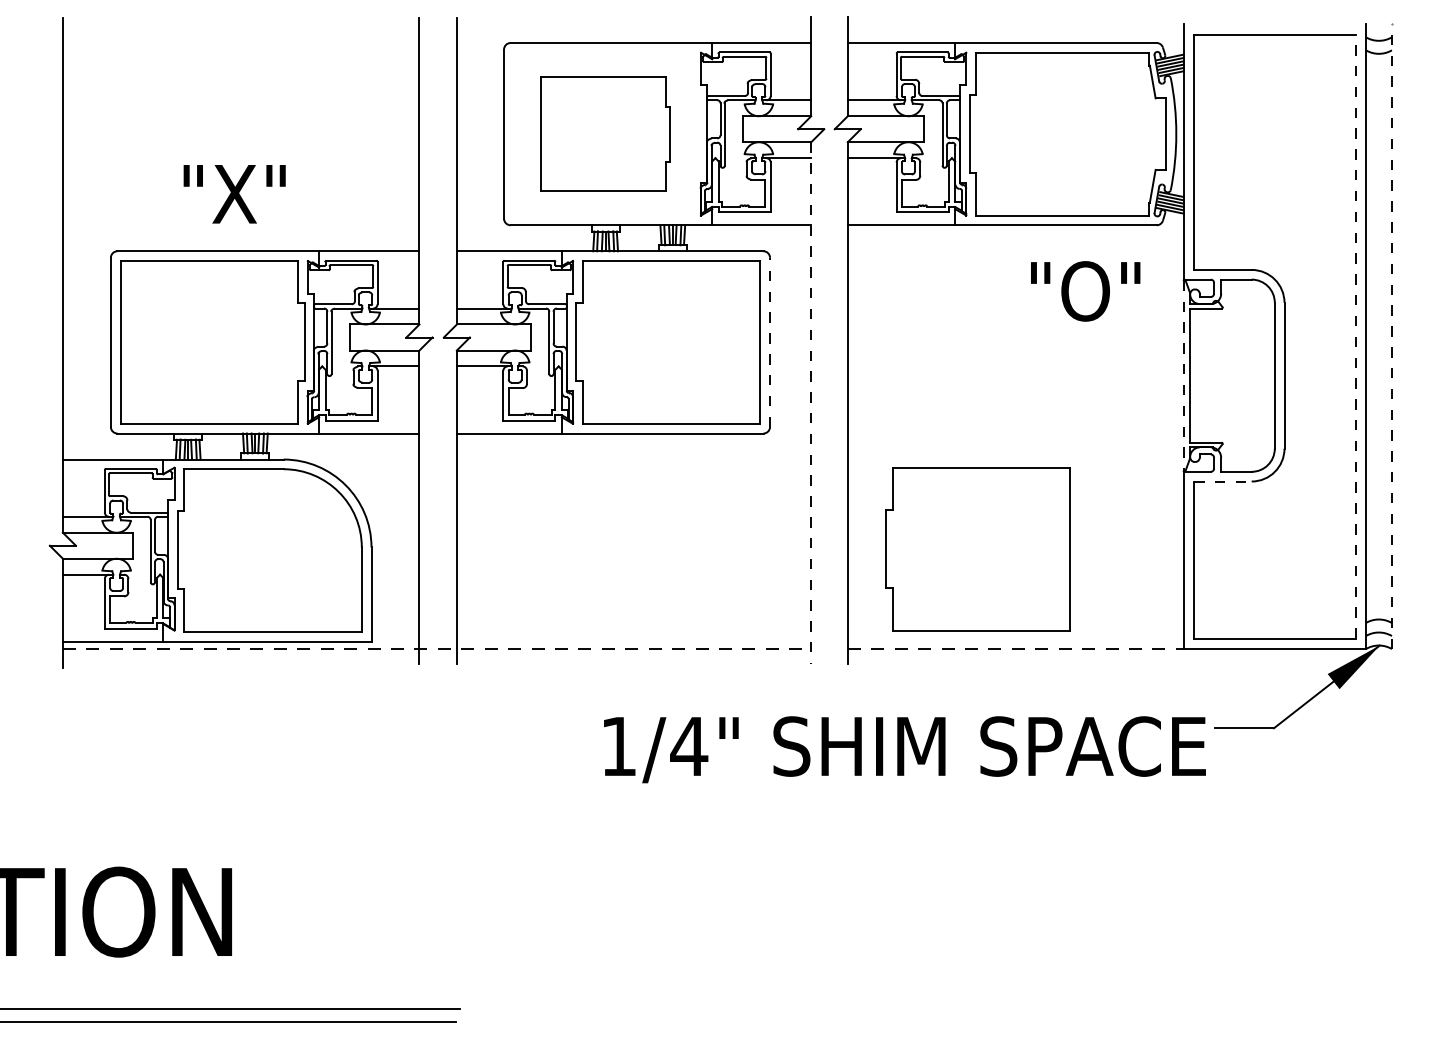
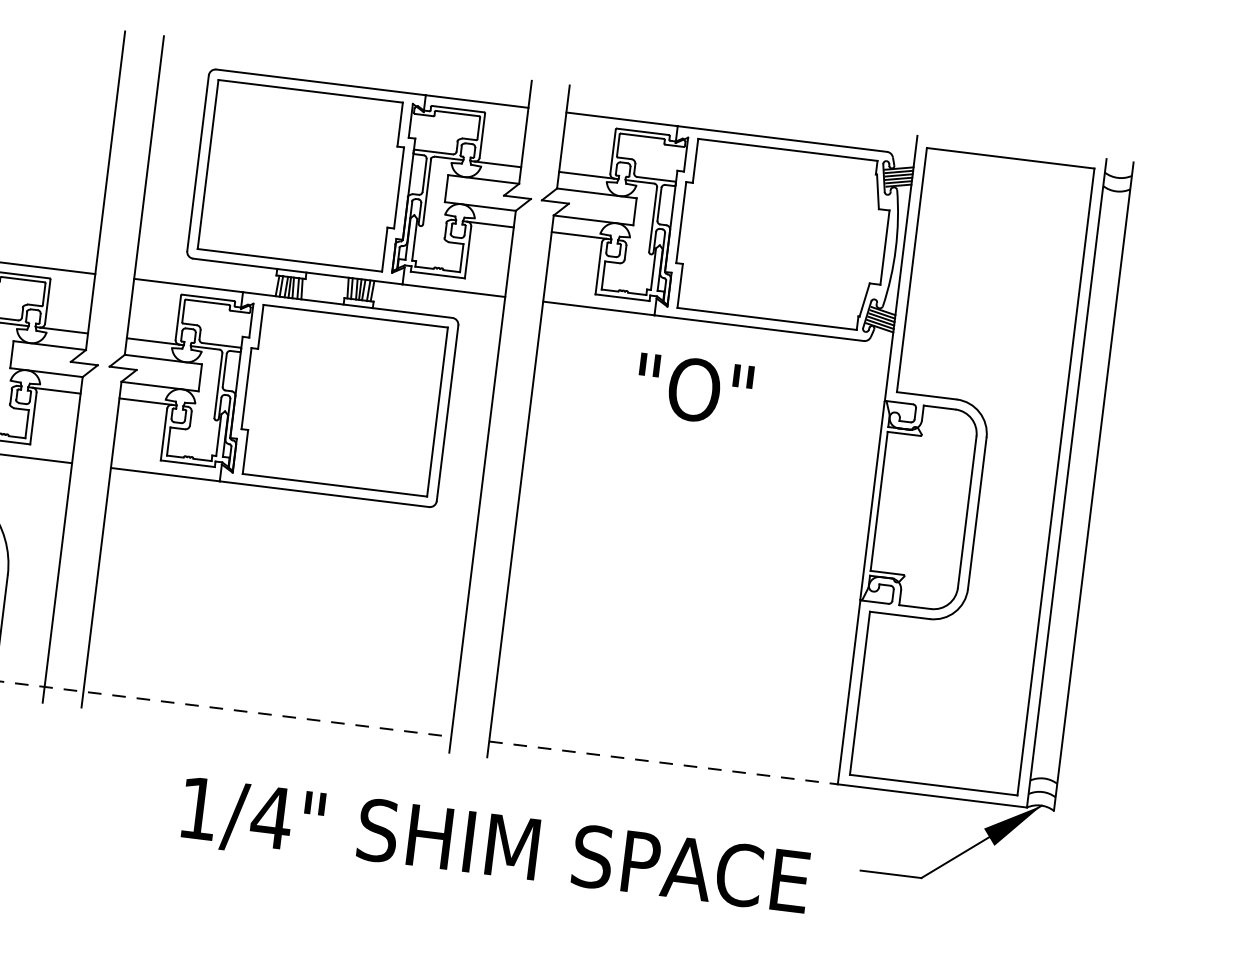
part: (605, 134) -> (303, 176), size x1.43
text: (1085, 291) -> (694, 389), moved
line: (1355, 336) -> (1055, 481), dashed -> solid
line: (1391, 336) -> (1093, 486), dashed -> solid
line: (770, 342) -> (448, 413), dashed -> solid
line: (1183, 375) -> (872, 500), dashed -> solid
line: (811, 403) -> (482, 482), dashed -> solid
line: (1222, 481) -> (899, 615), dashed -> solid
part: (977, 549) -> (636, 654), removed
text: (904, 749) -> (494, 848), moved

